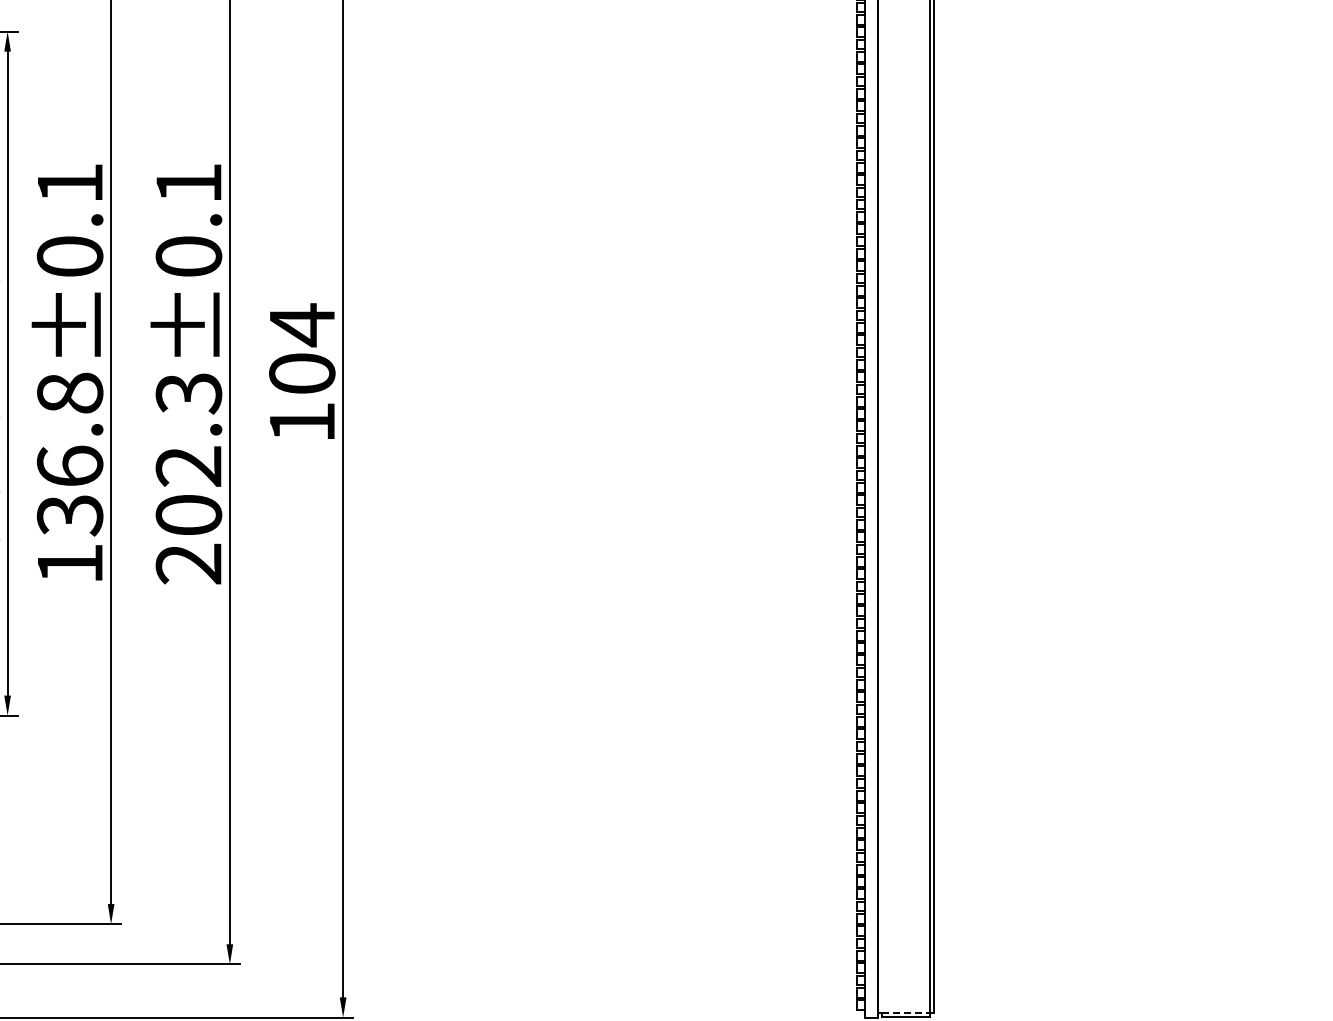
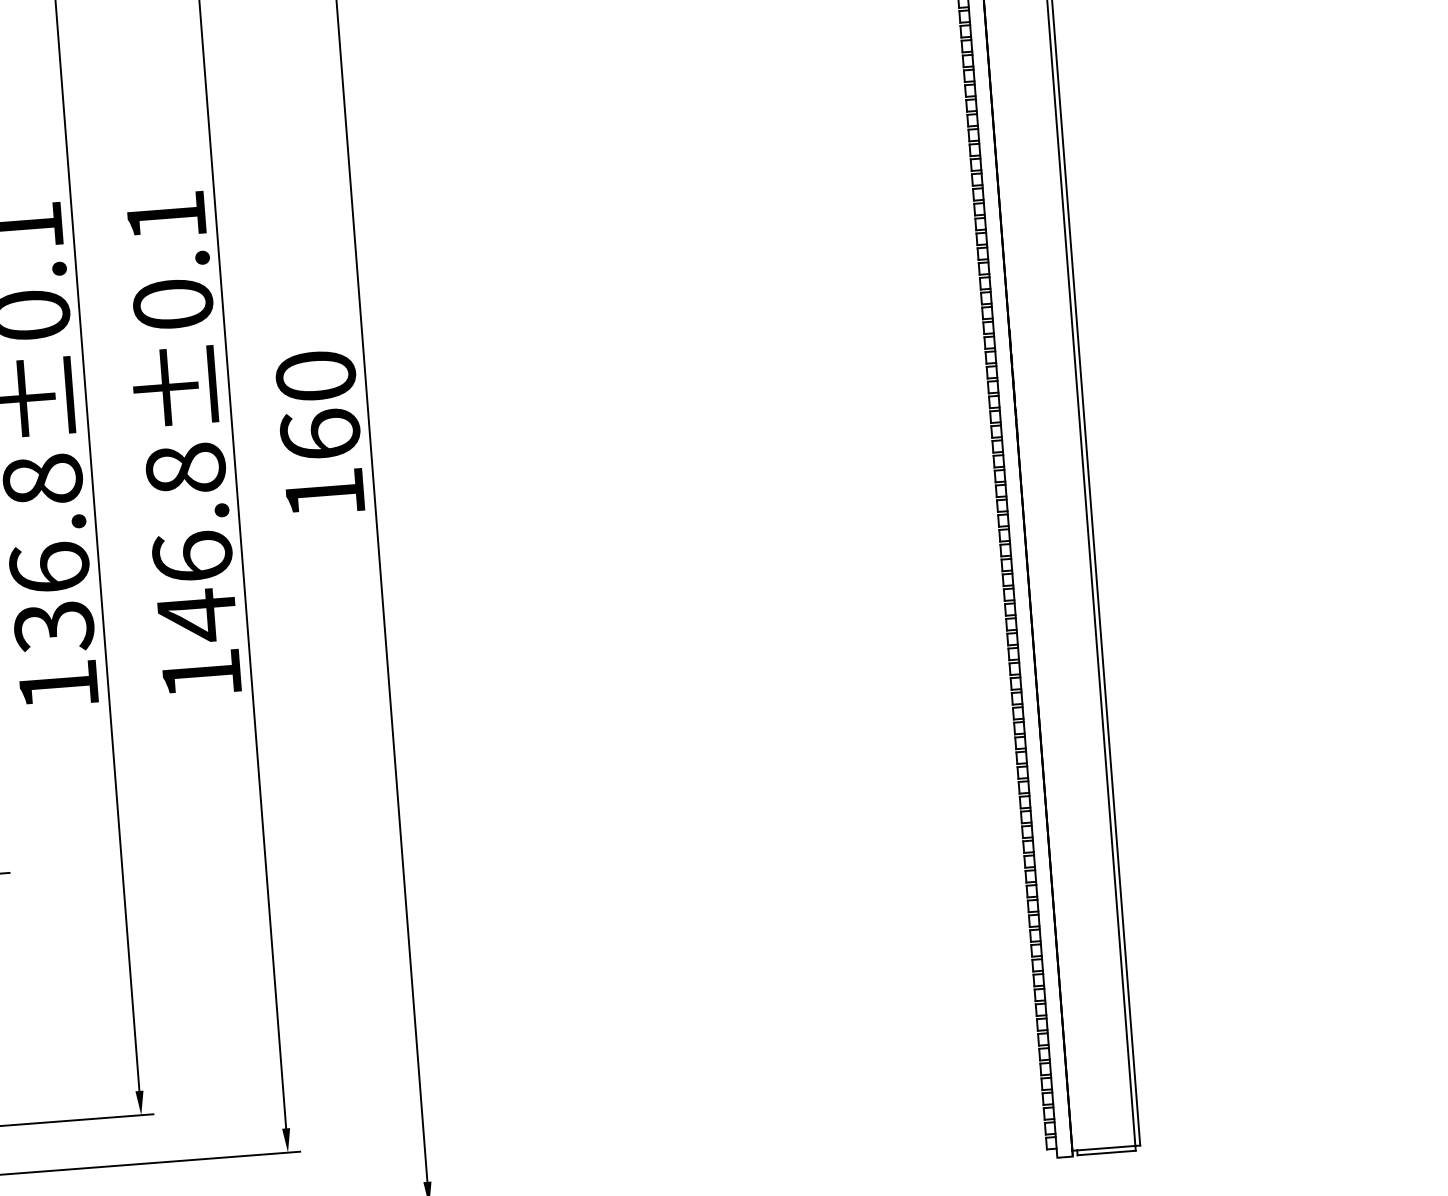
text: (302, 348) -> (318, 404), 104 -> 160
text: (188, 478) -> (193, 571), 202.3±0.1 -> 146.8±0.1
line: (906, 1012) -> (1106, 1147), dashed -> solid

